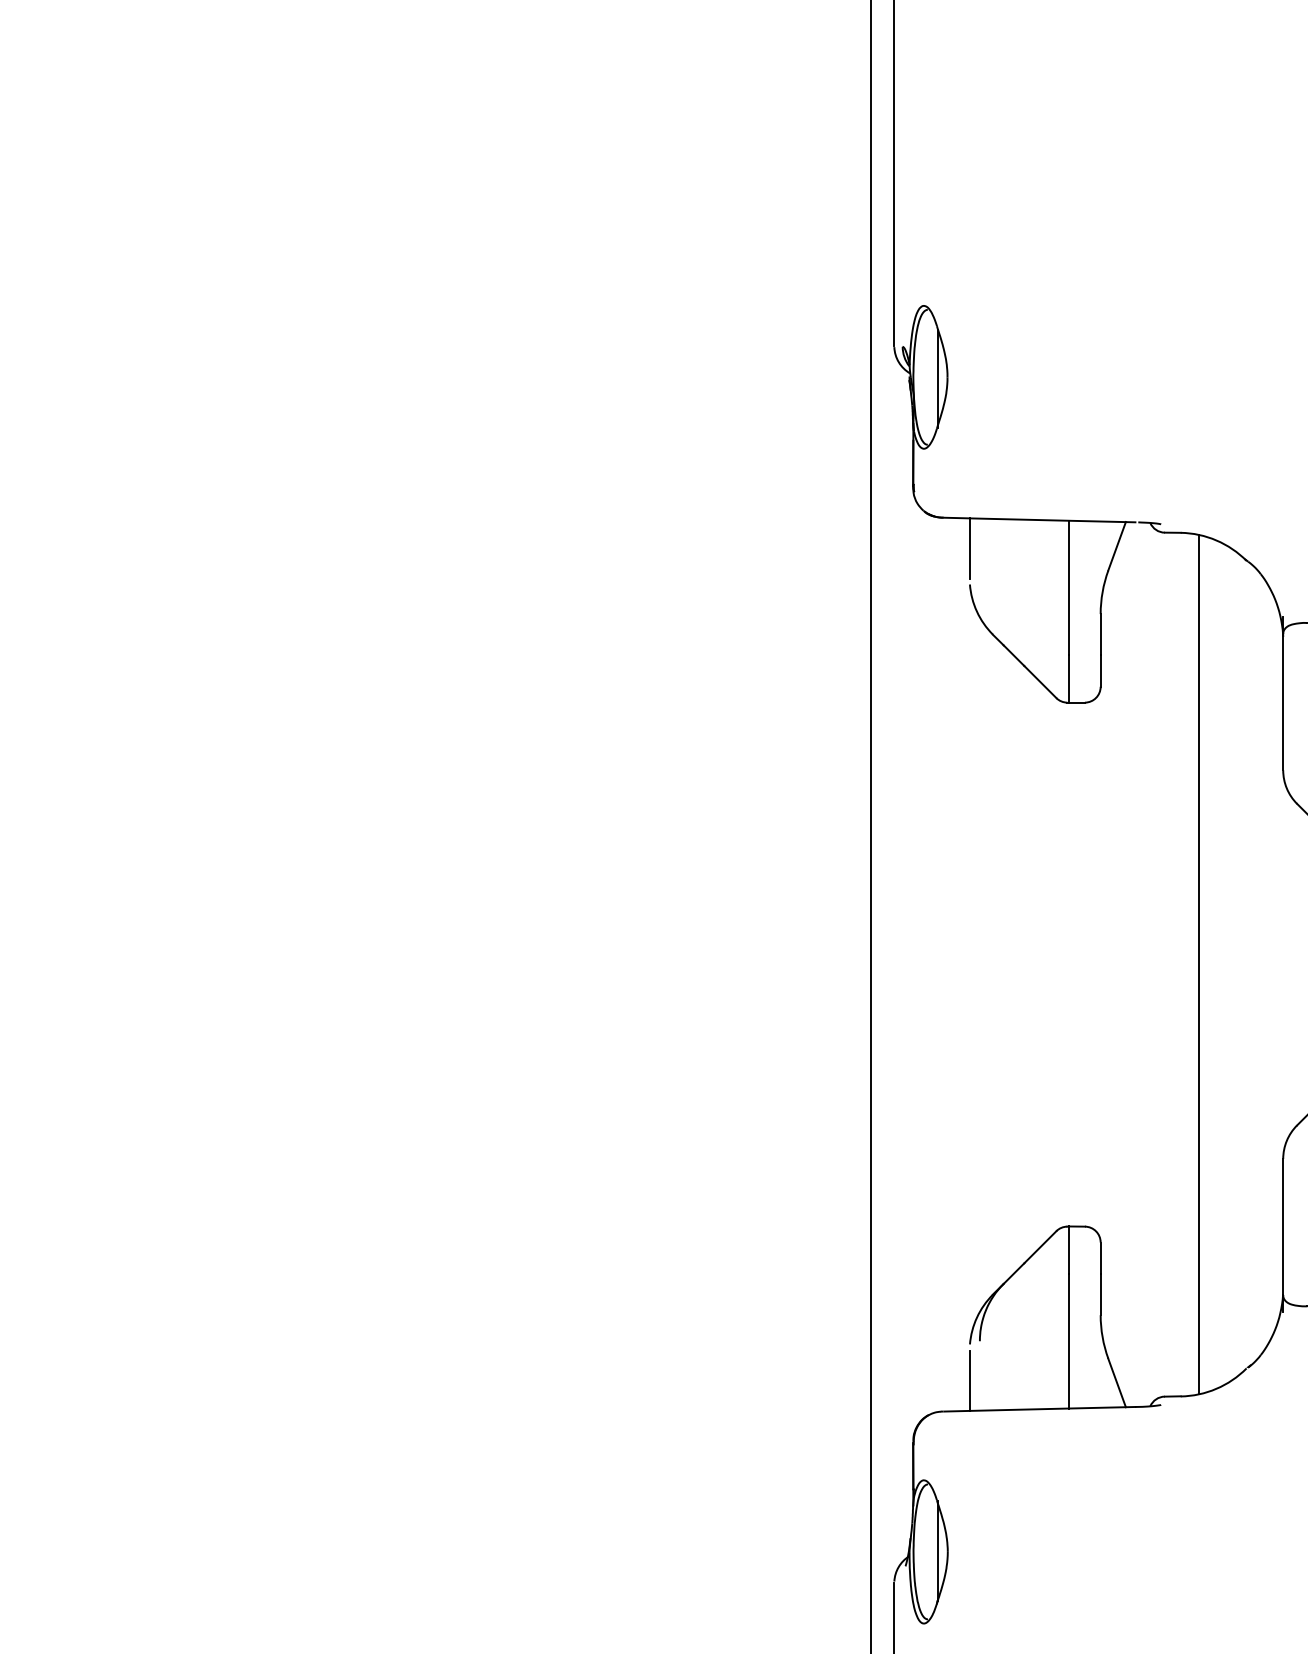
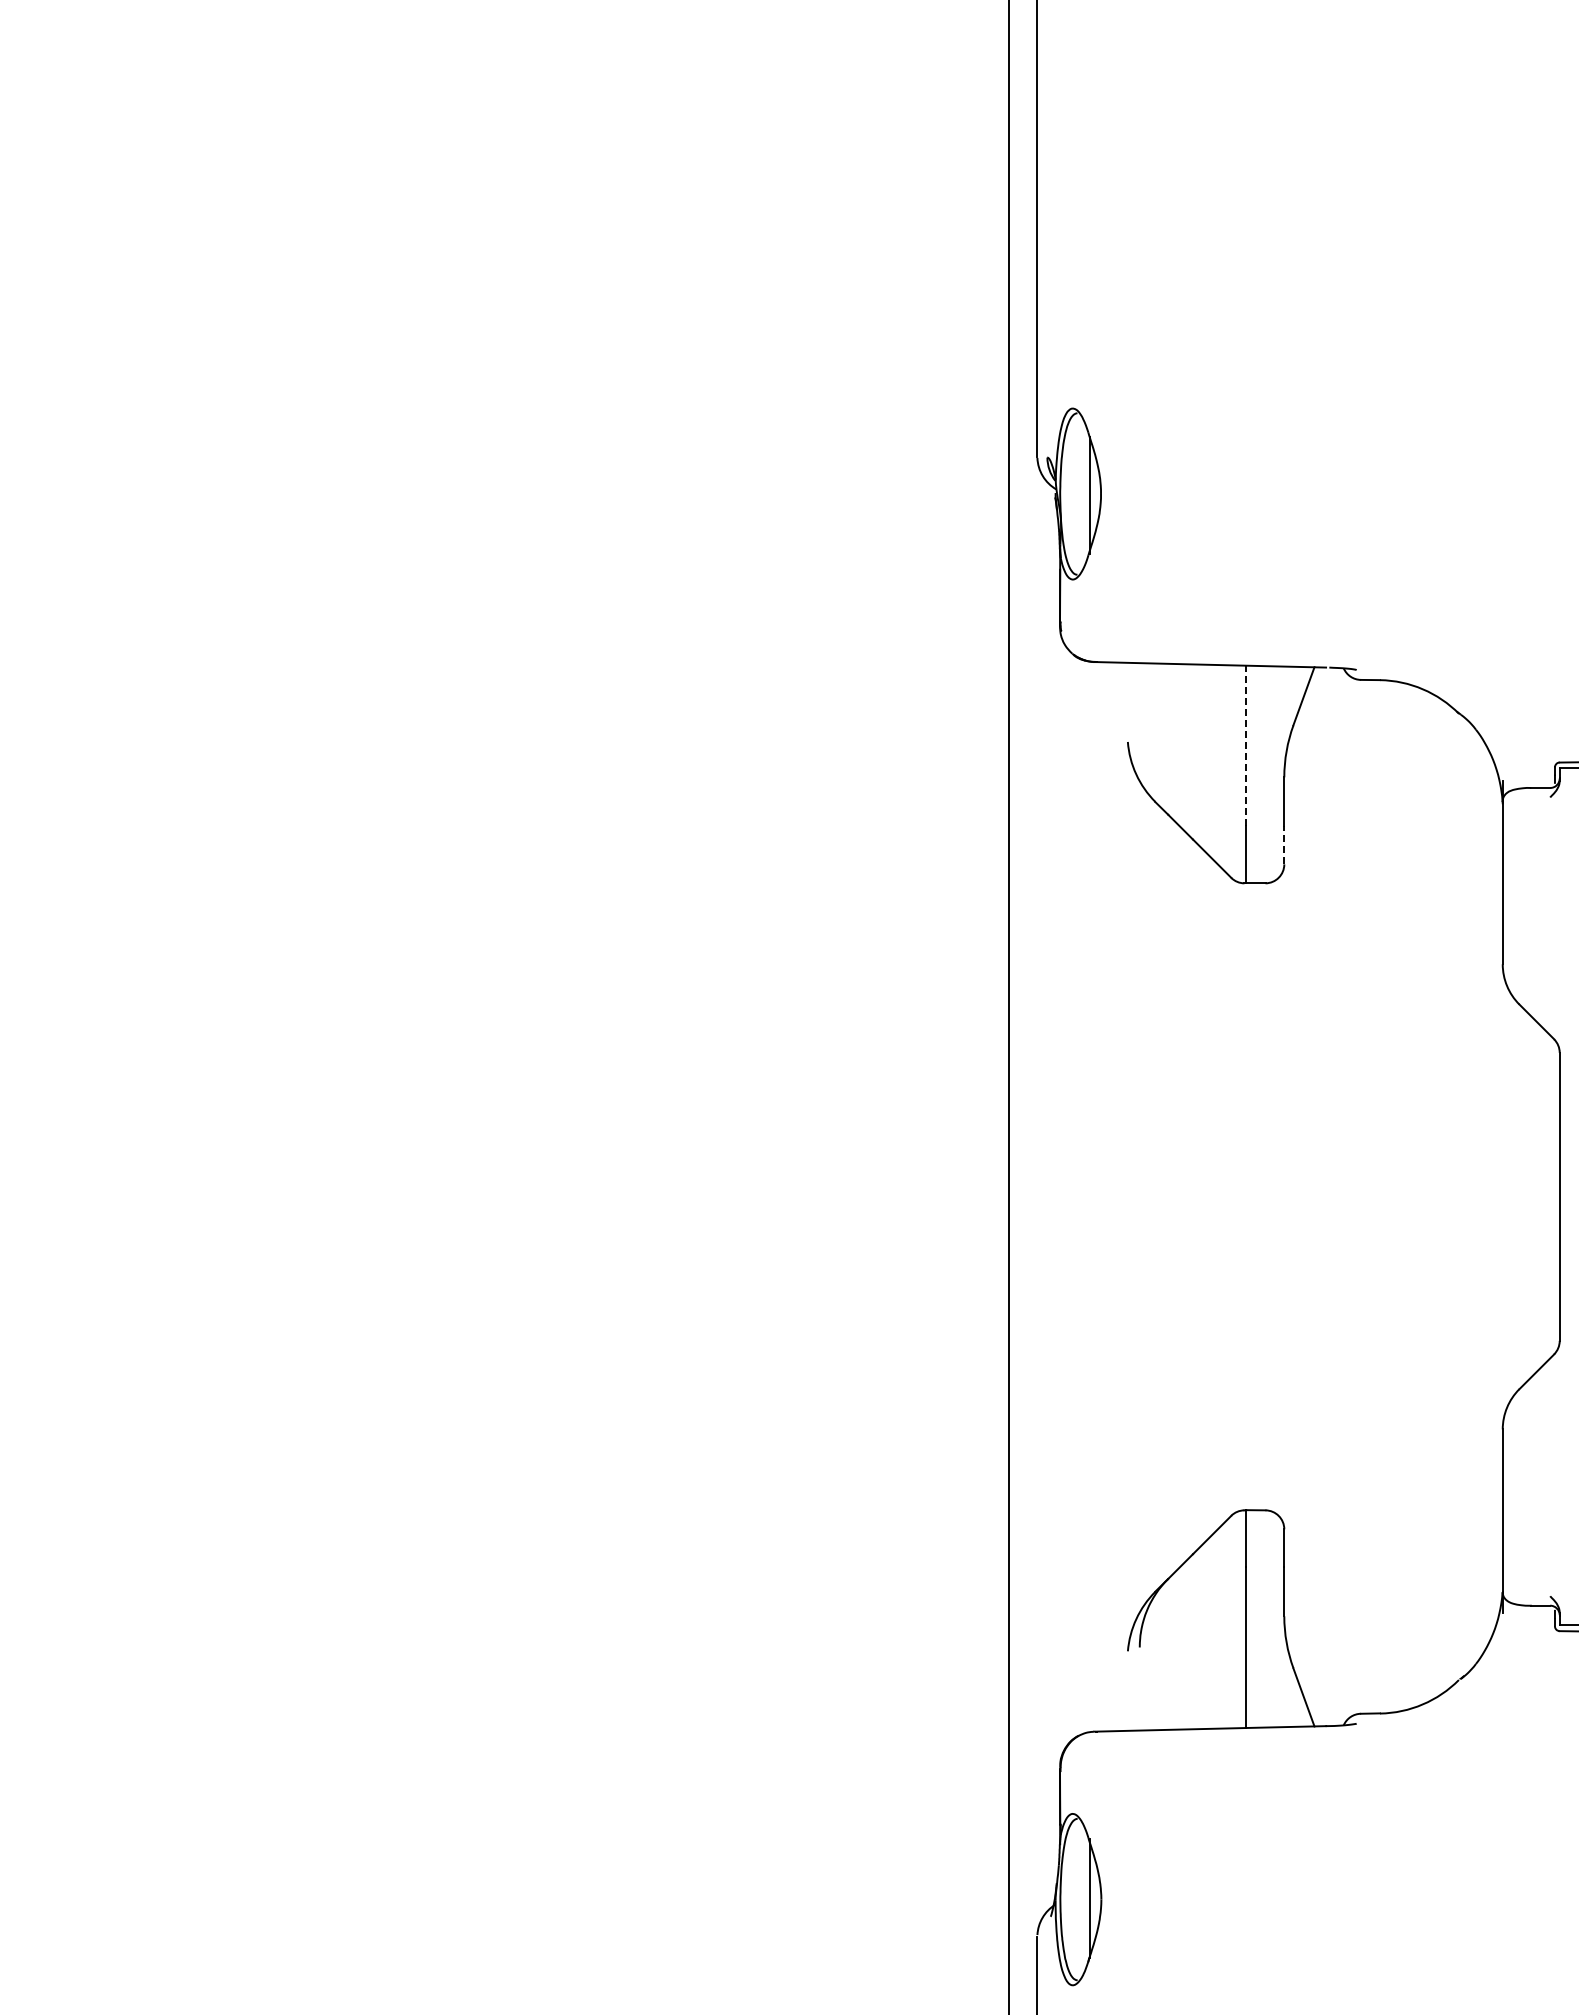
line: (969, 548) -> (1127, 698), removed
line: (1069, 587) -> (1246, 745), solid -> dashed
line: (1100, 671) -> (1284, 845), solid -> dashed
line: (1198, 964) -> (1401, 1196), removed
line: (969, 1380) -> (1127, 1694), removed

